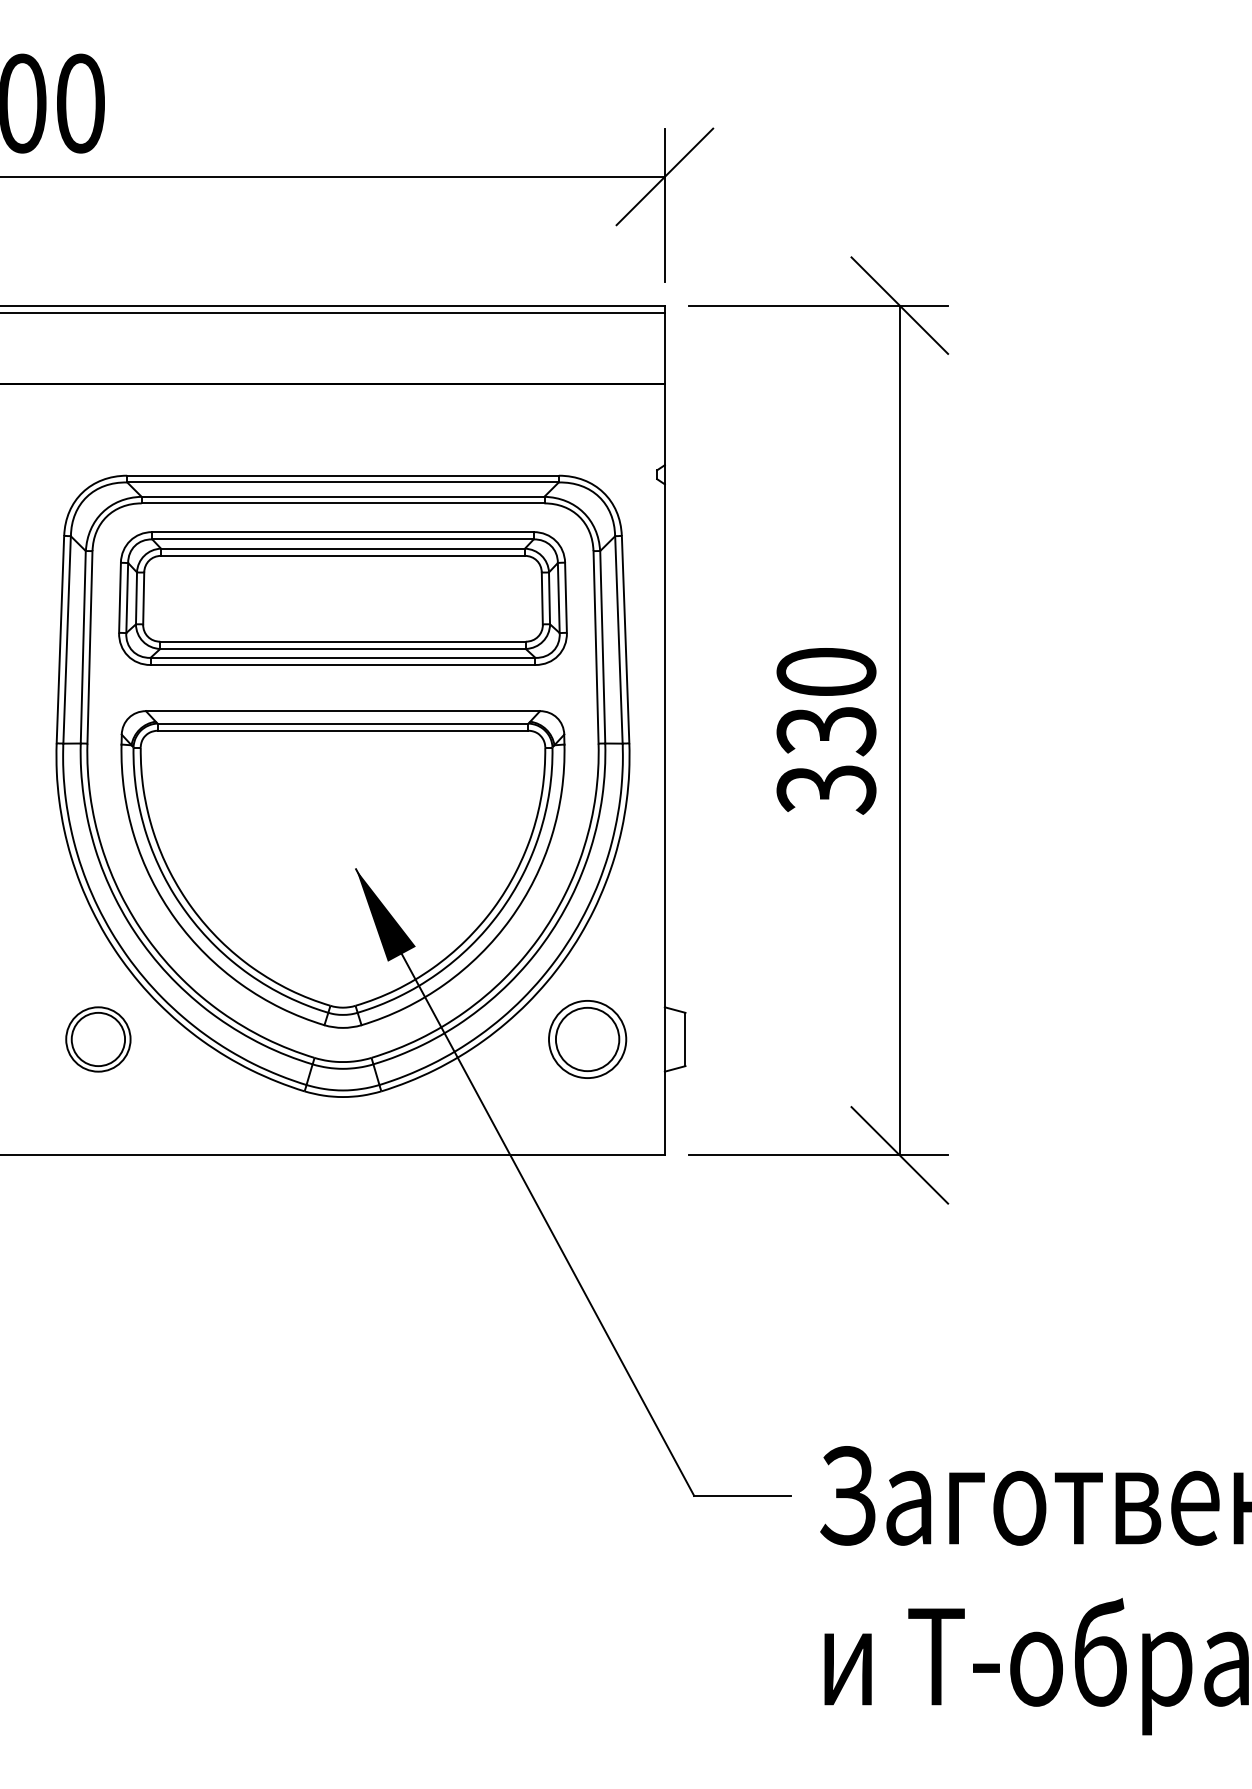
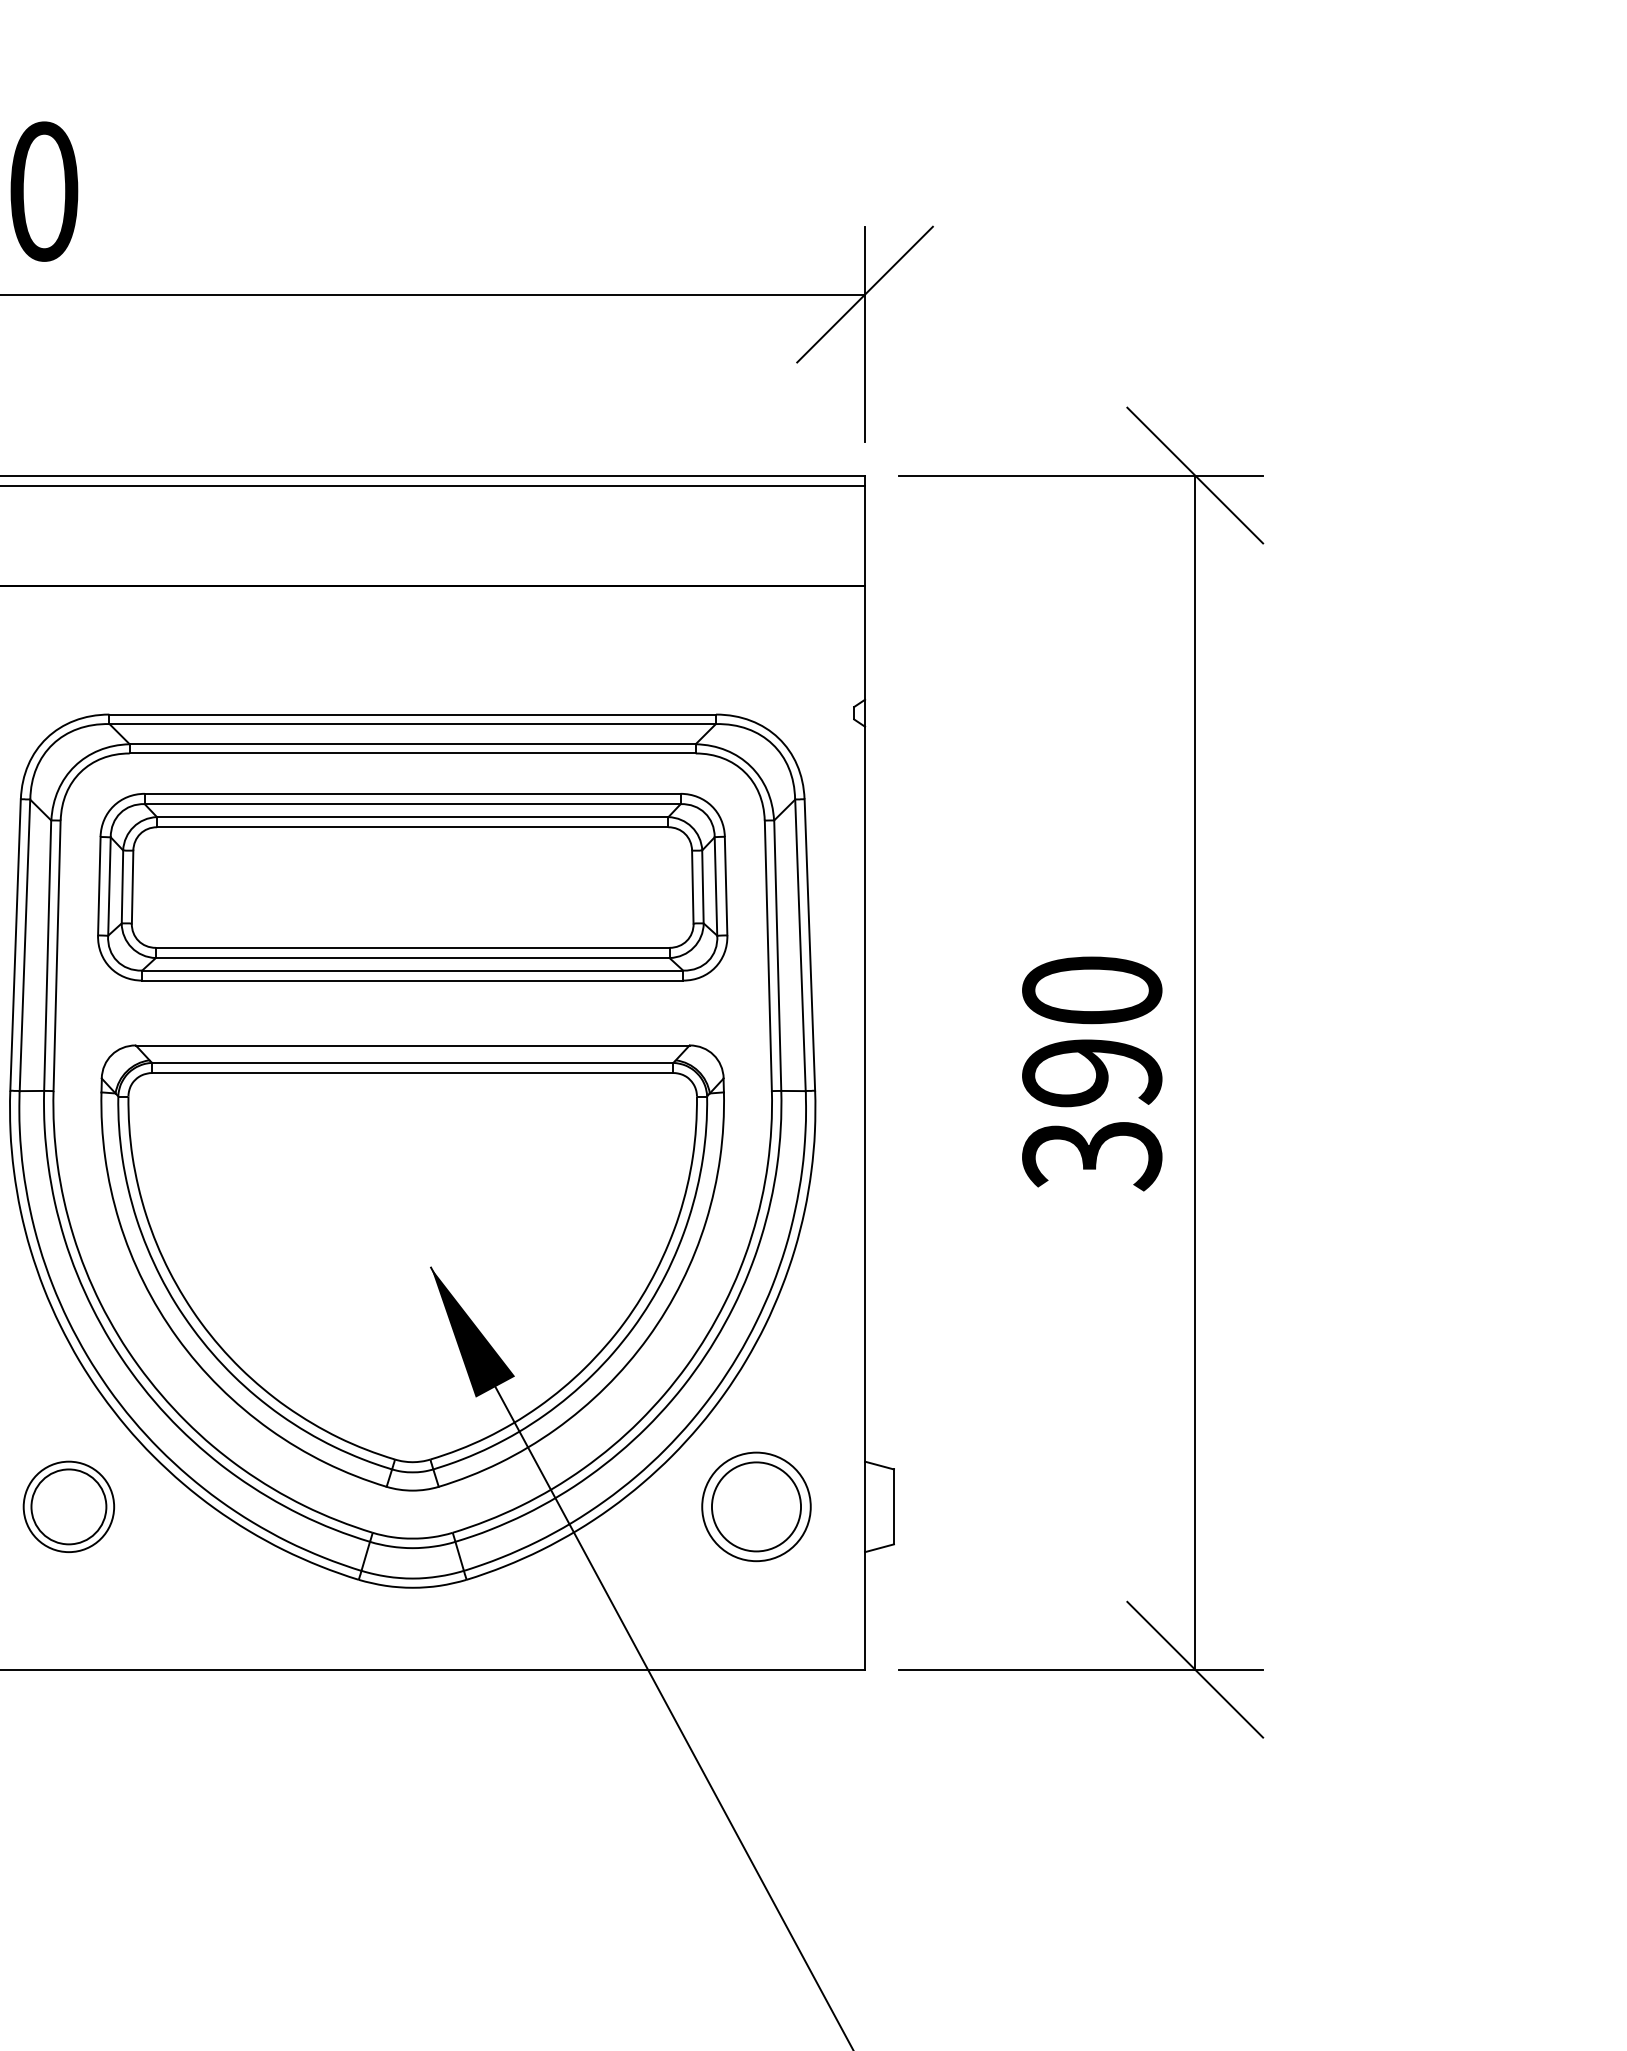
text: (826, 731) -> (1092, 1074), 330 -> 390

